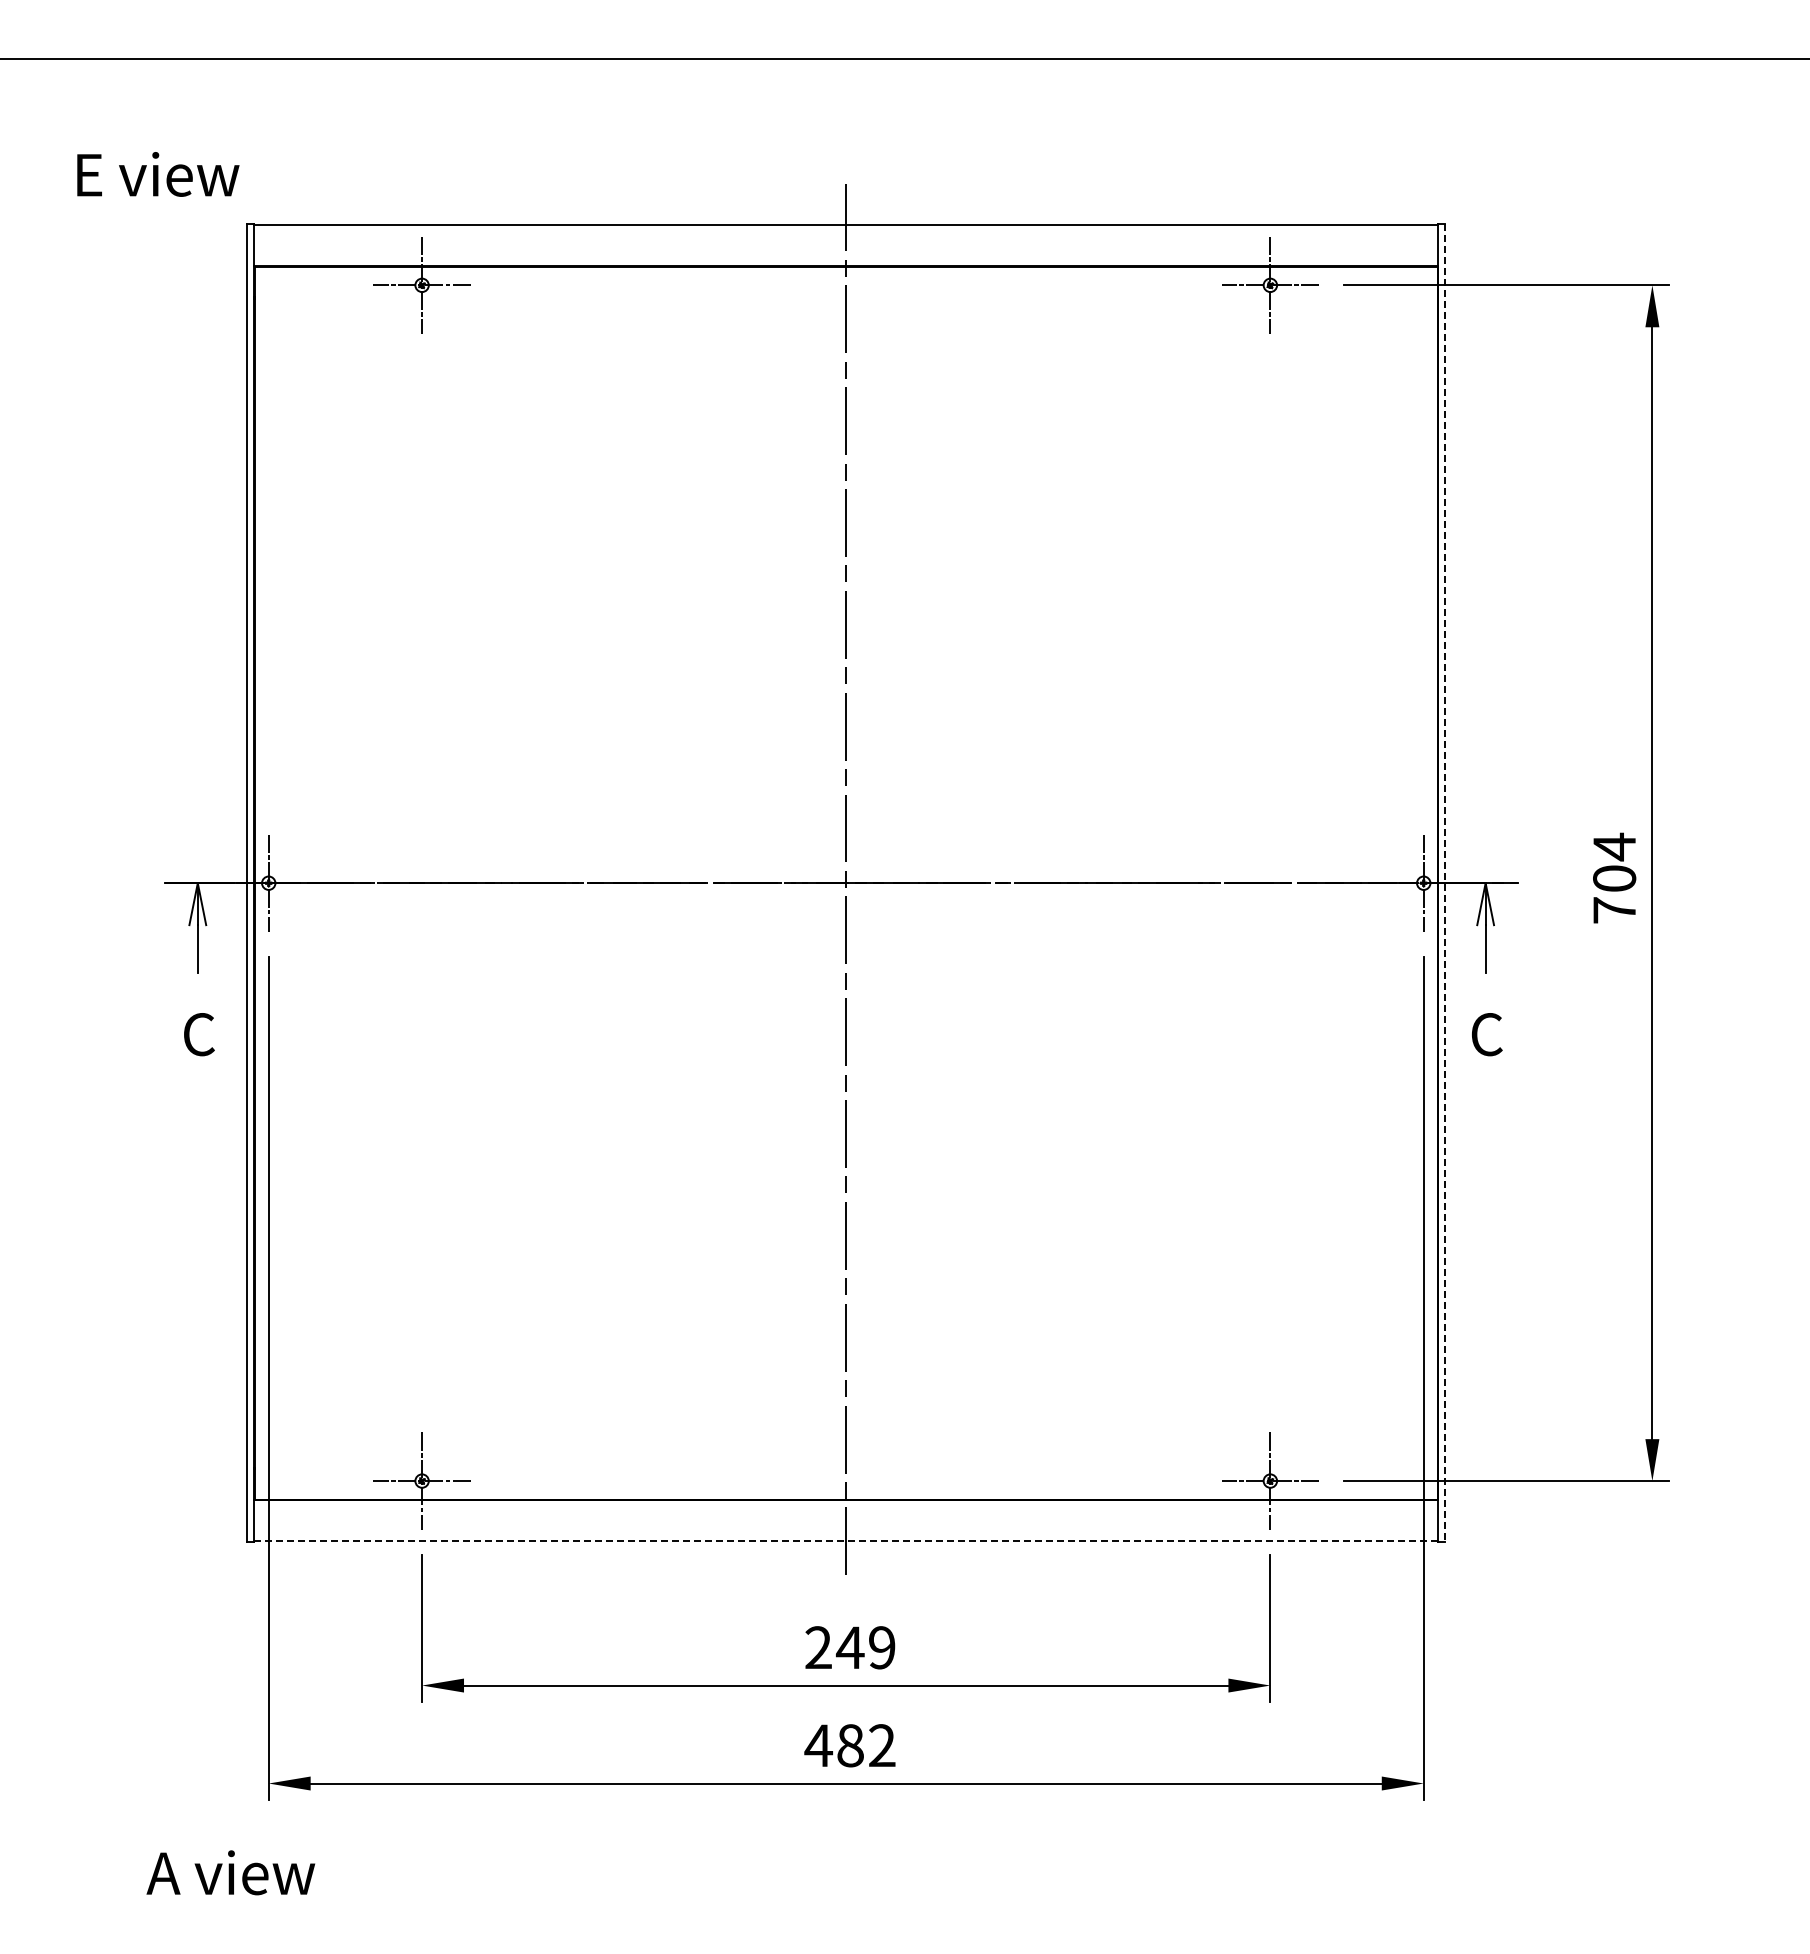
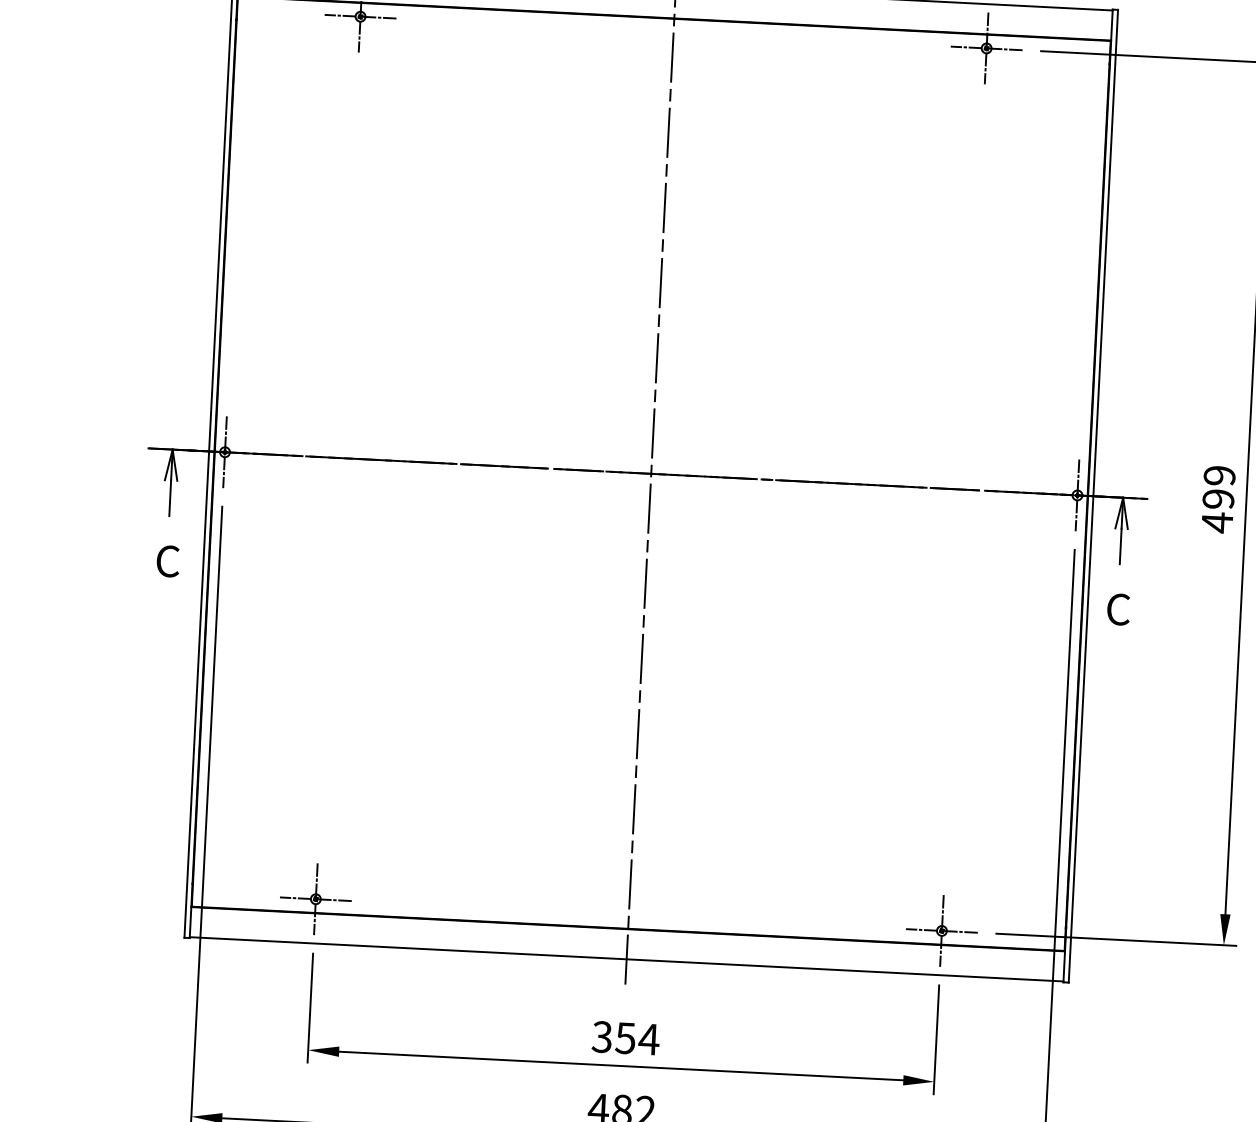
text: (1614, 878) -> (1218, 499), 704 -> 499
line: (1445, 883) -> (1093, 496), dashed -> solid
line: (846, 1541) -> (626, 959), dashed -> solid
text: (850, 1647) -> (625, 1038), 249 -> 354

